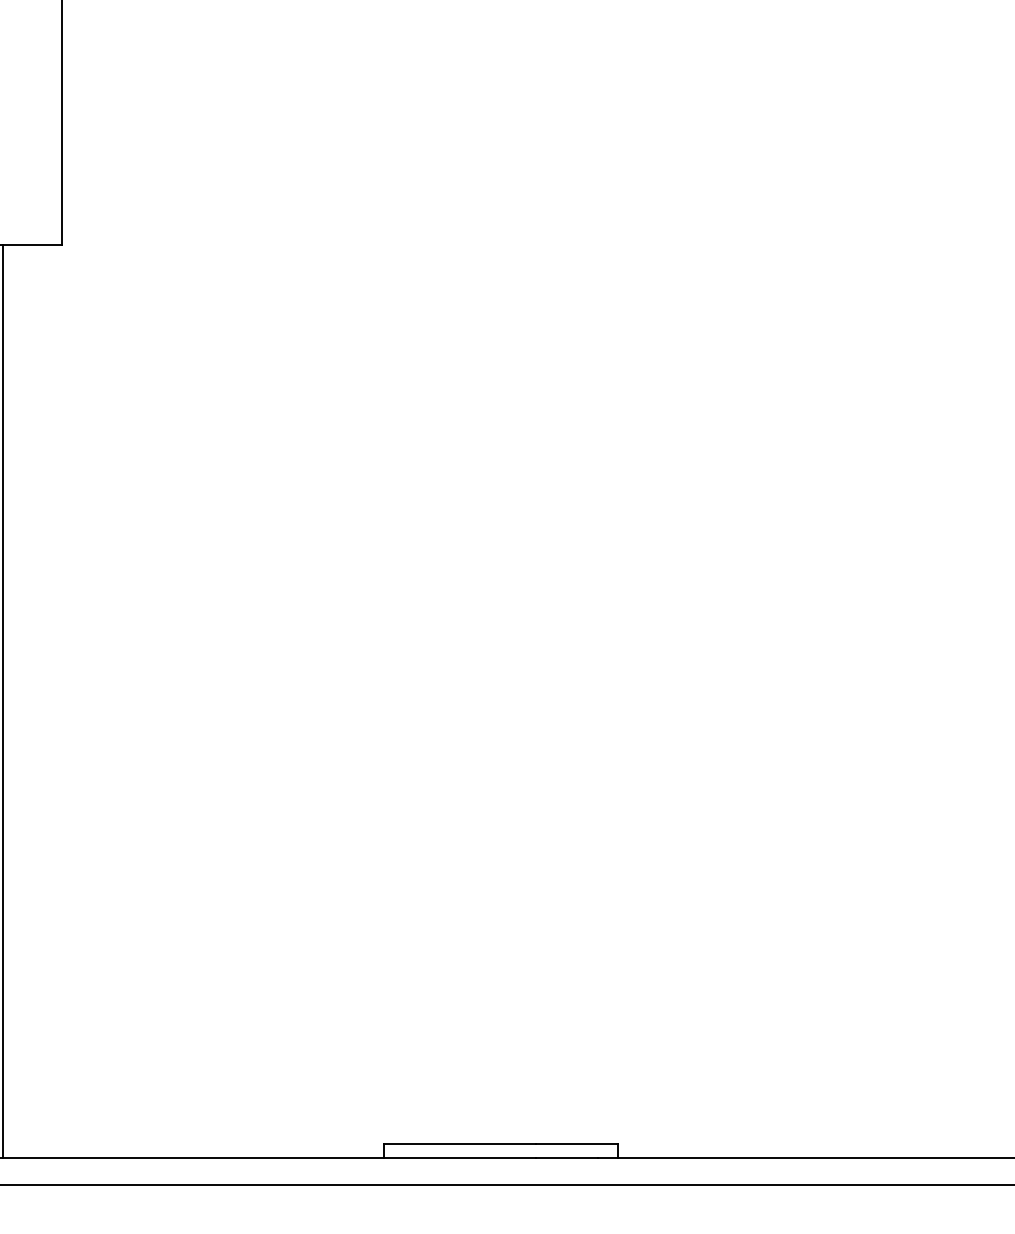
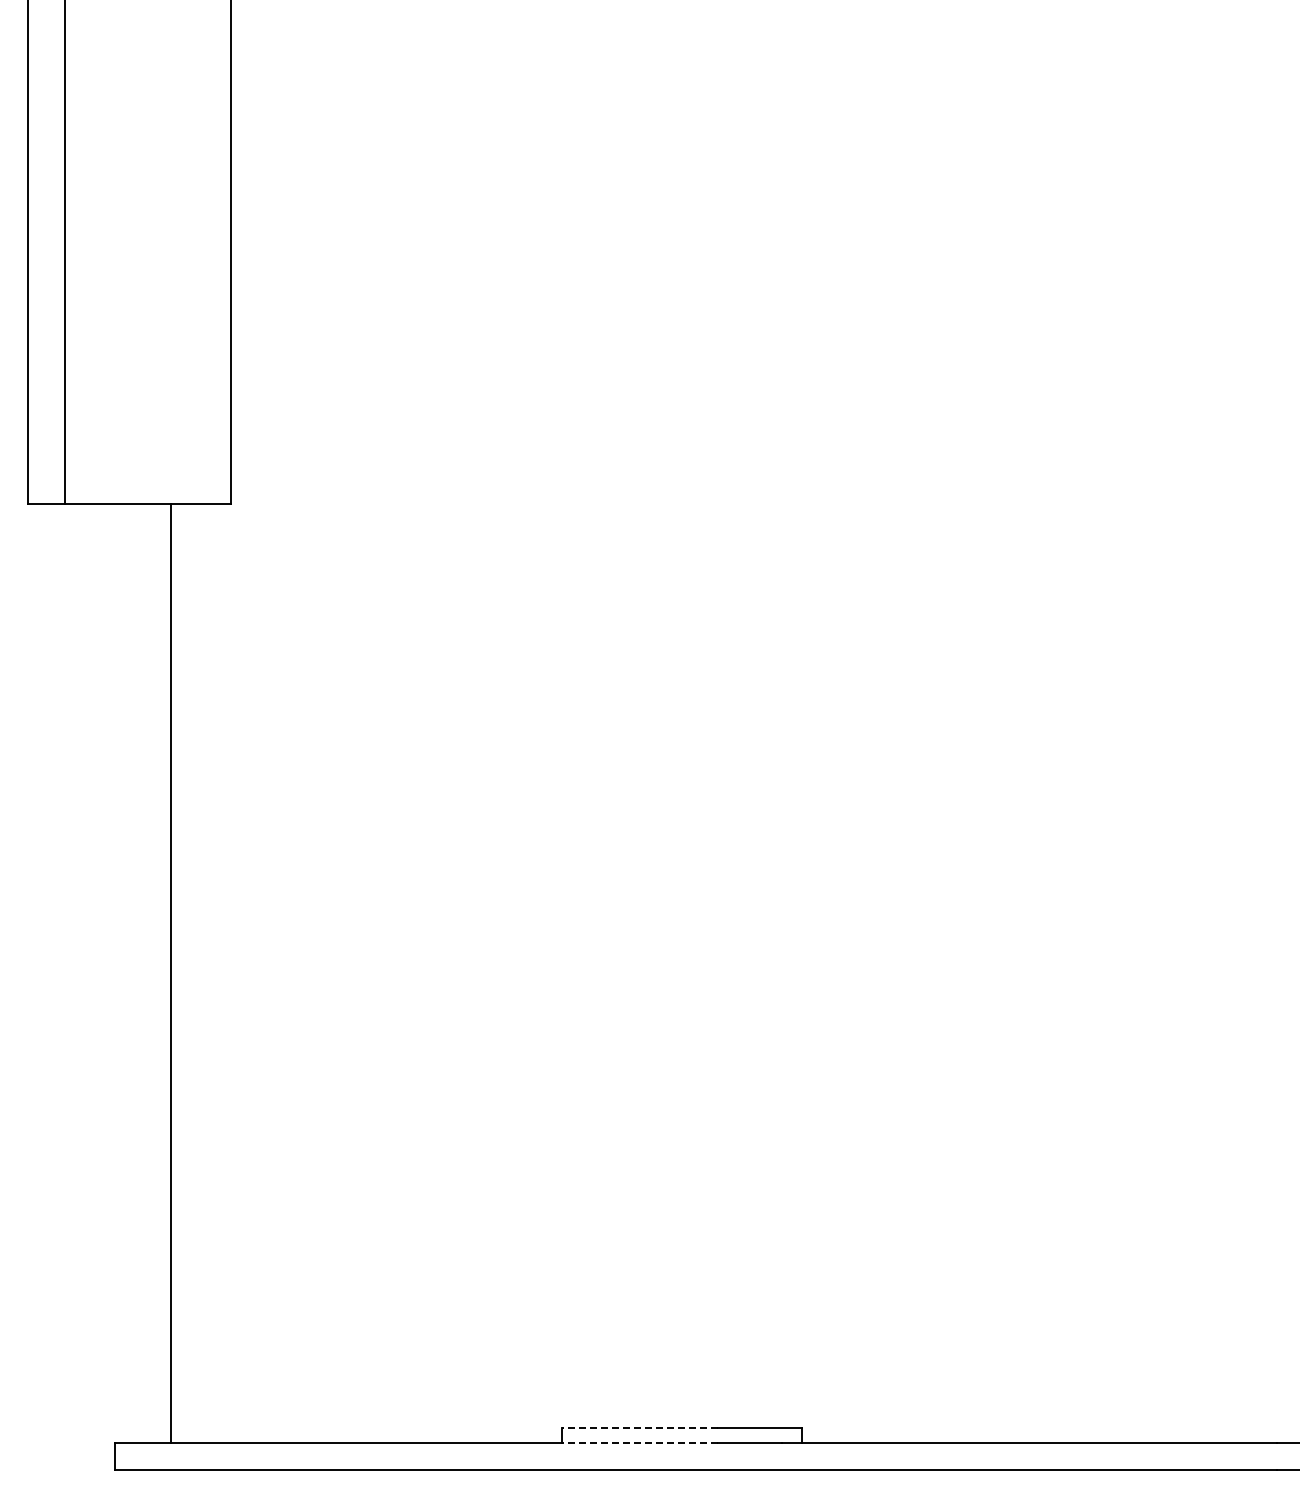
line: (460, 1144) -> (640, 1428), solid -> dashed
line: (460, 1157) -> (640, 1442), solid -> dashed

